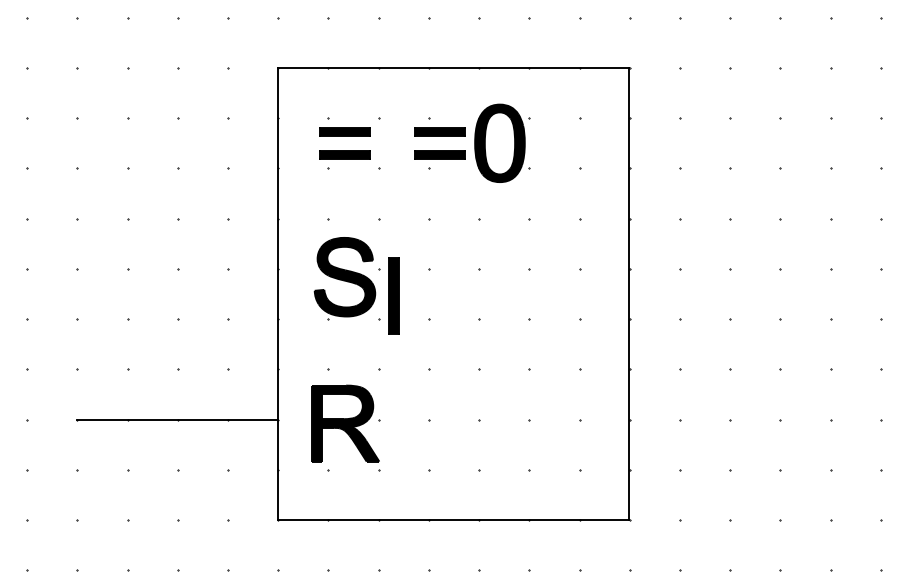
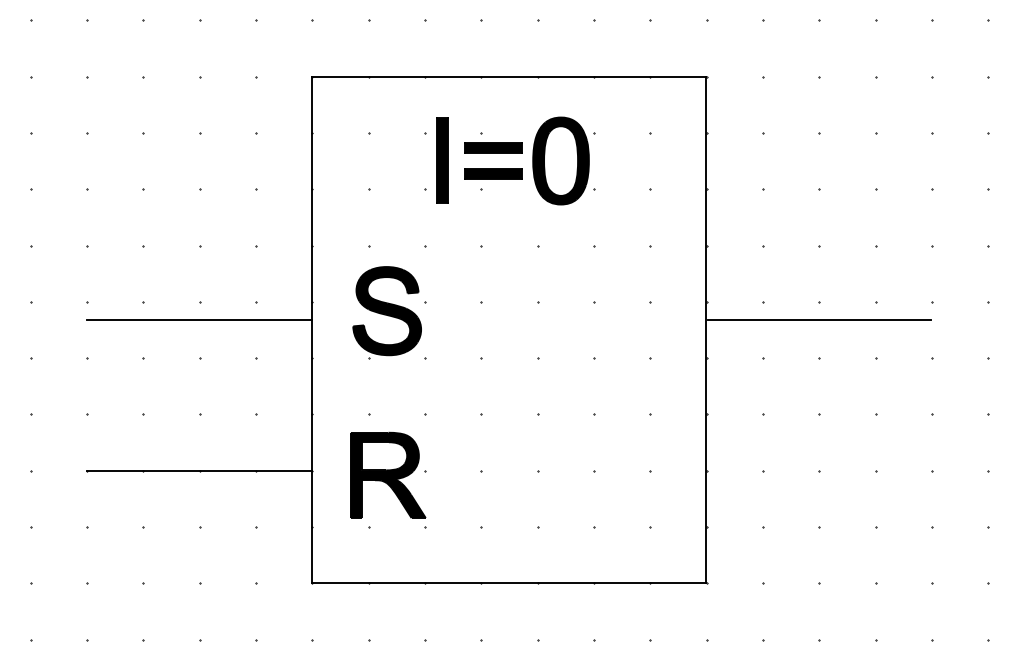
part: (344, 136) -> (386, 153), removed
line: (177, 285) -> (199, 320), added
line: (729, 285) -> (818, 320), added
part: (393, 295) -> (441, 160), moved

